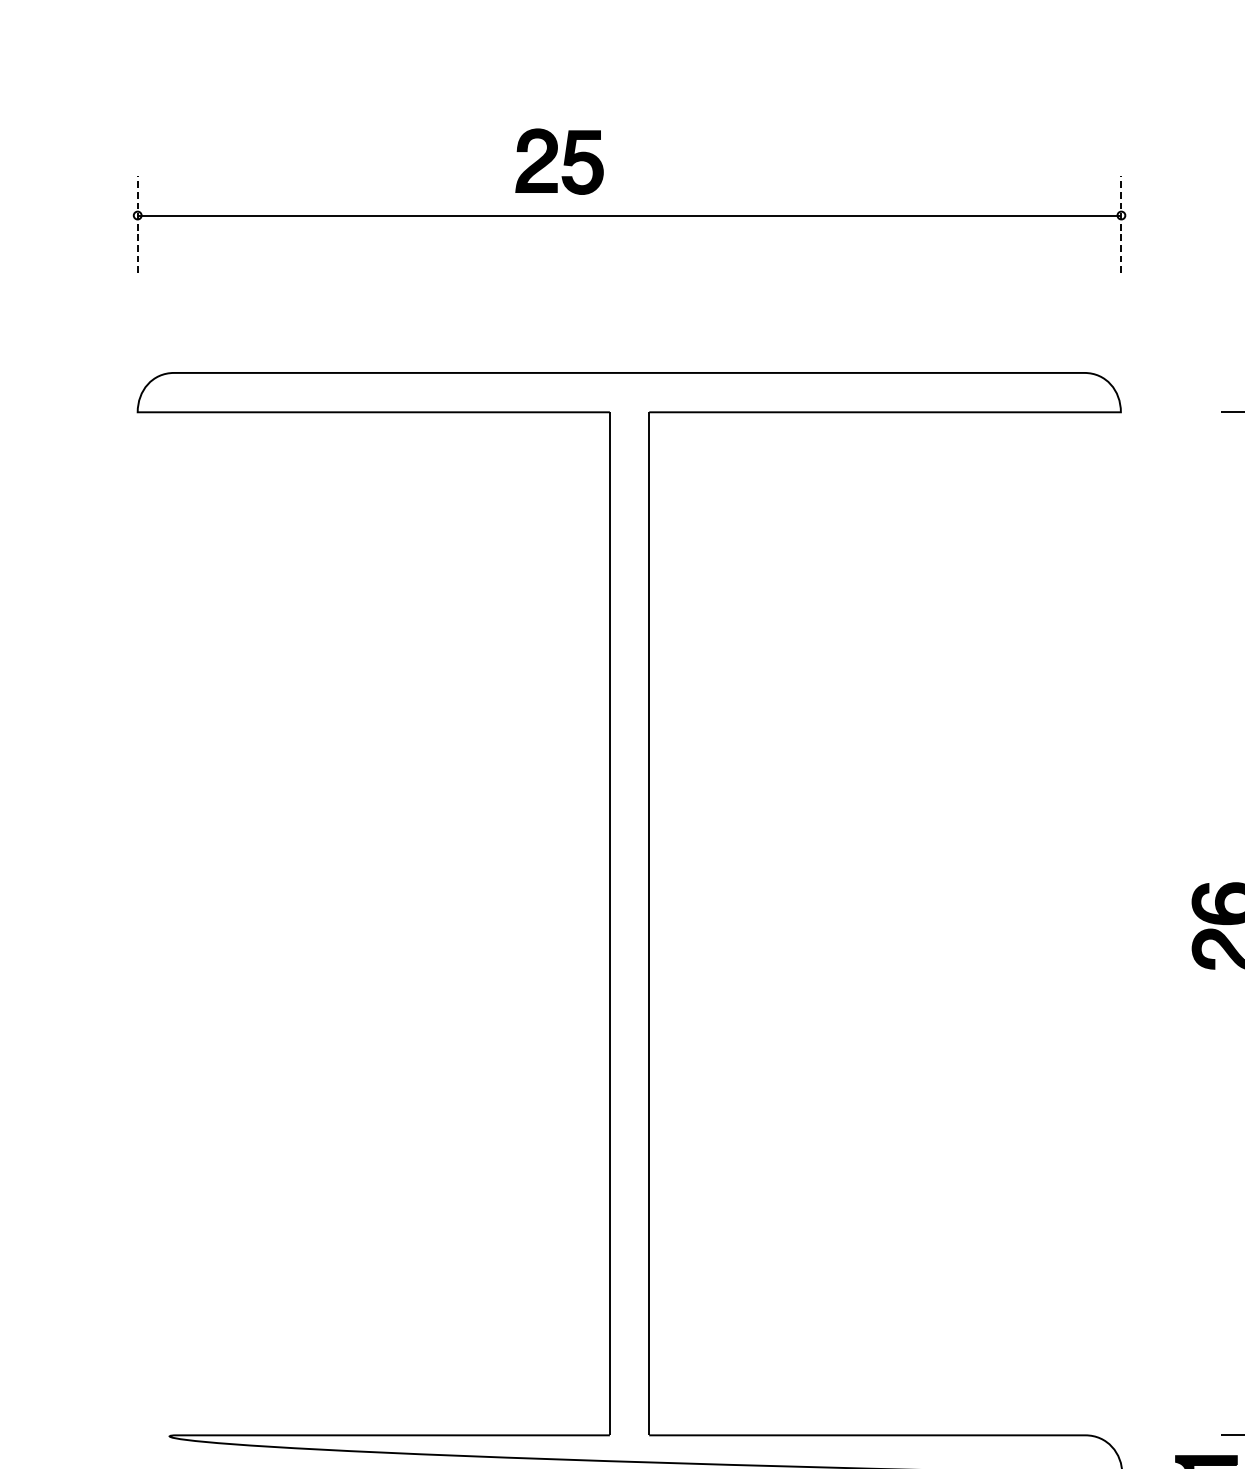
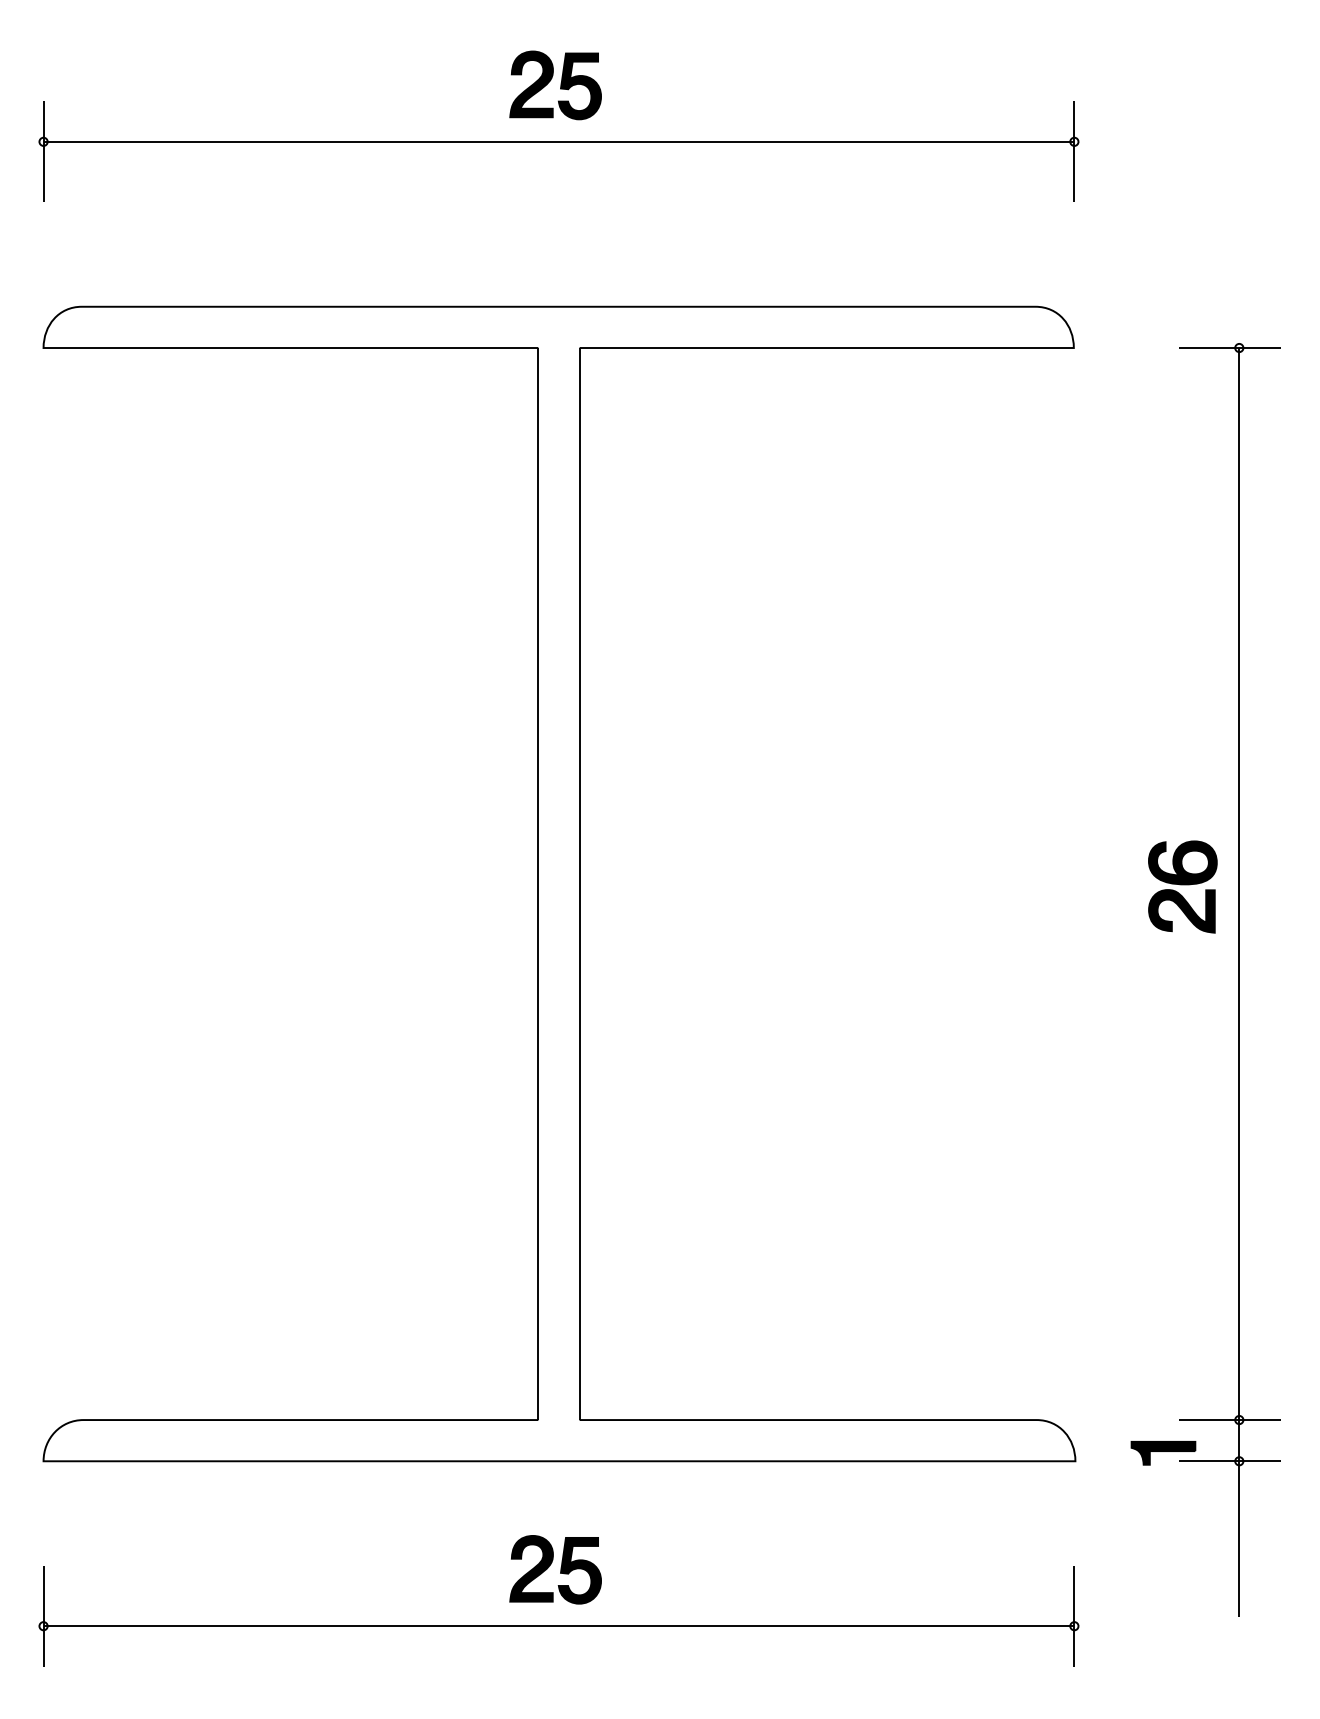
part: (559, 161) -> (555, 85), moved
line: (137, 224) -> (43, 151), dashed -> solid
line: (1121, 224) -> (1074, 151), dashed -> solid

